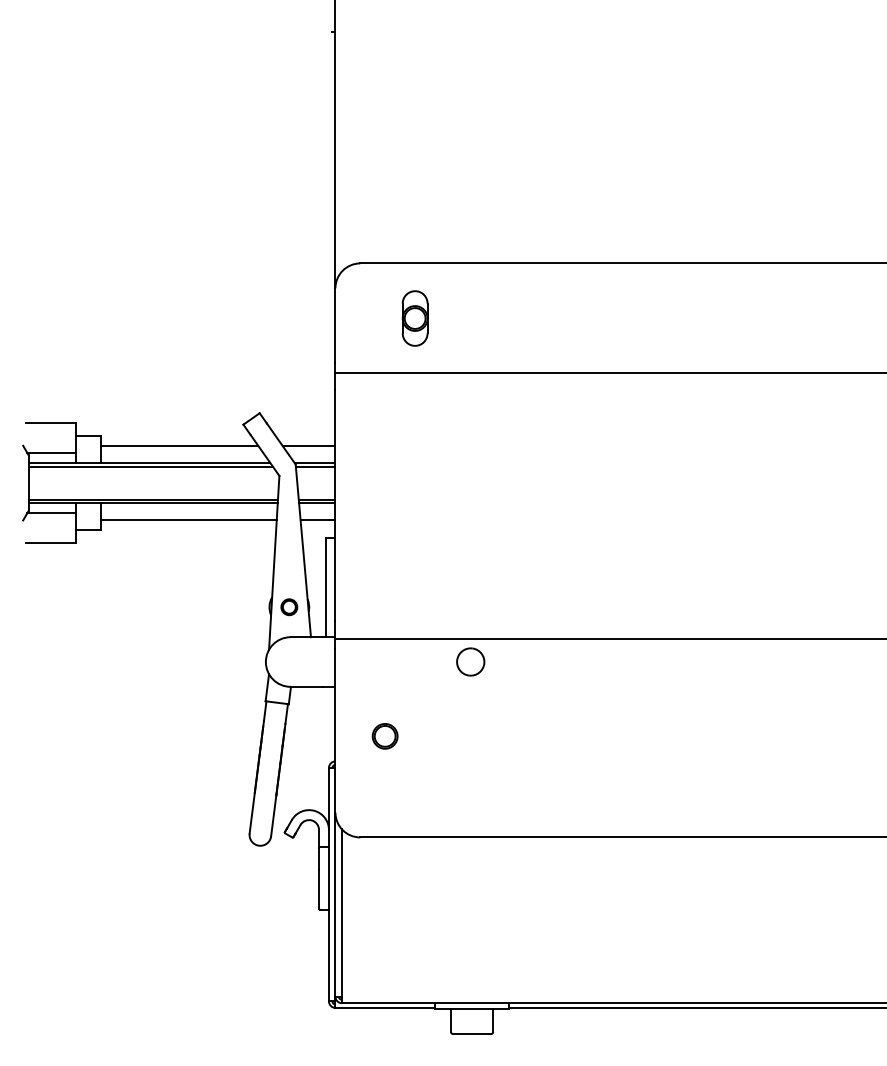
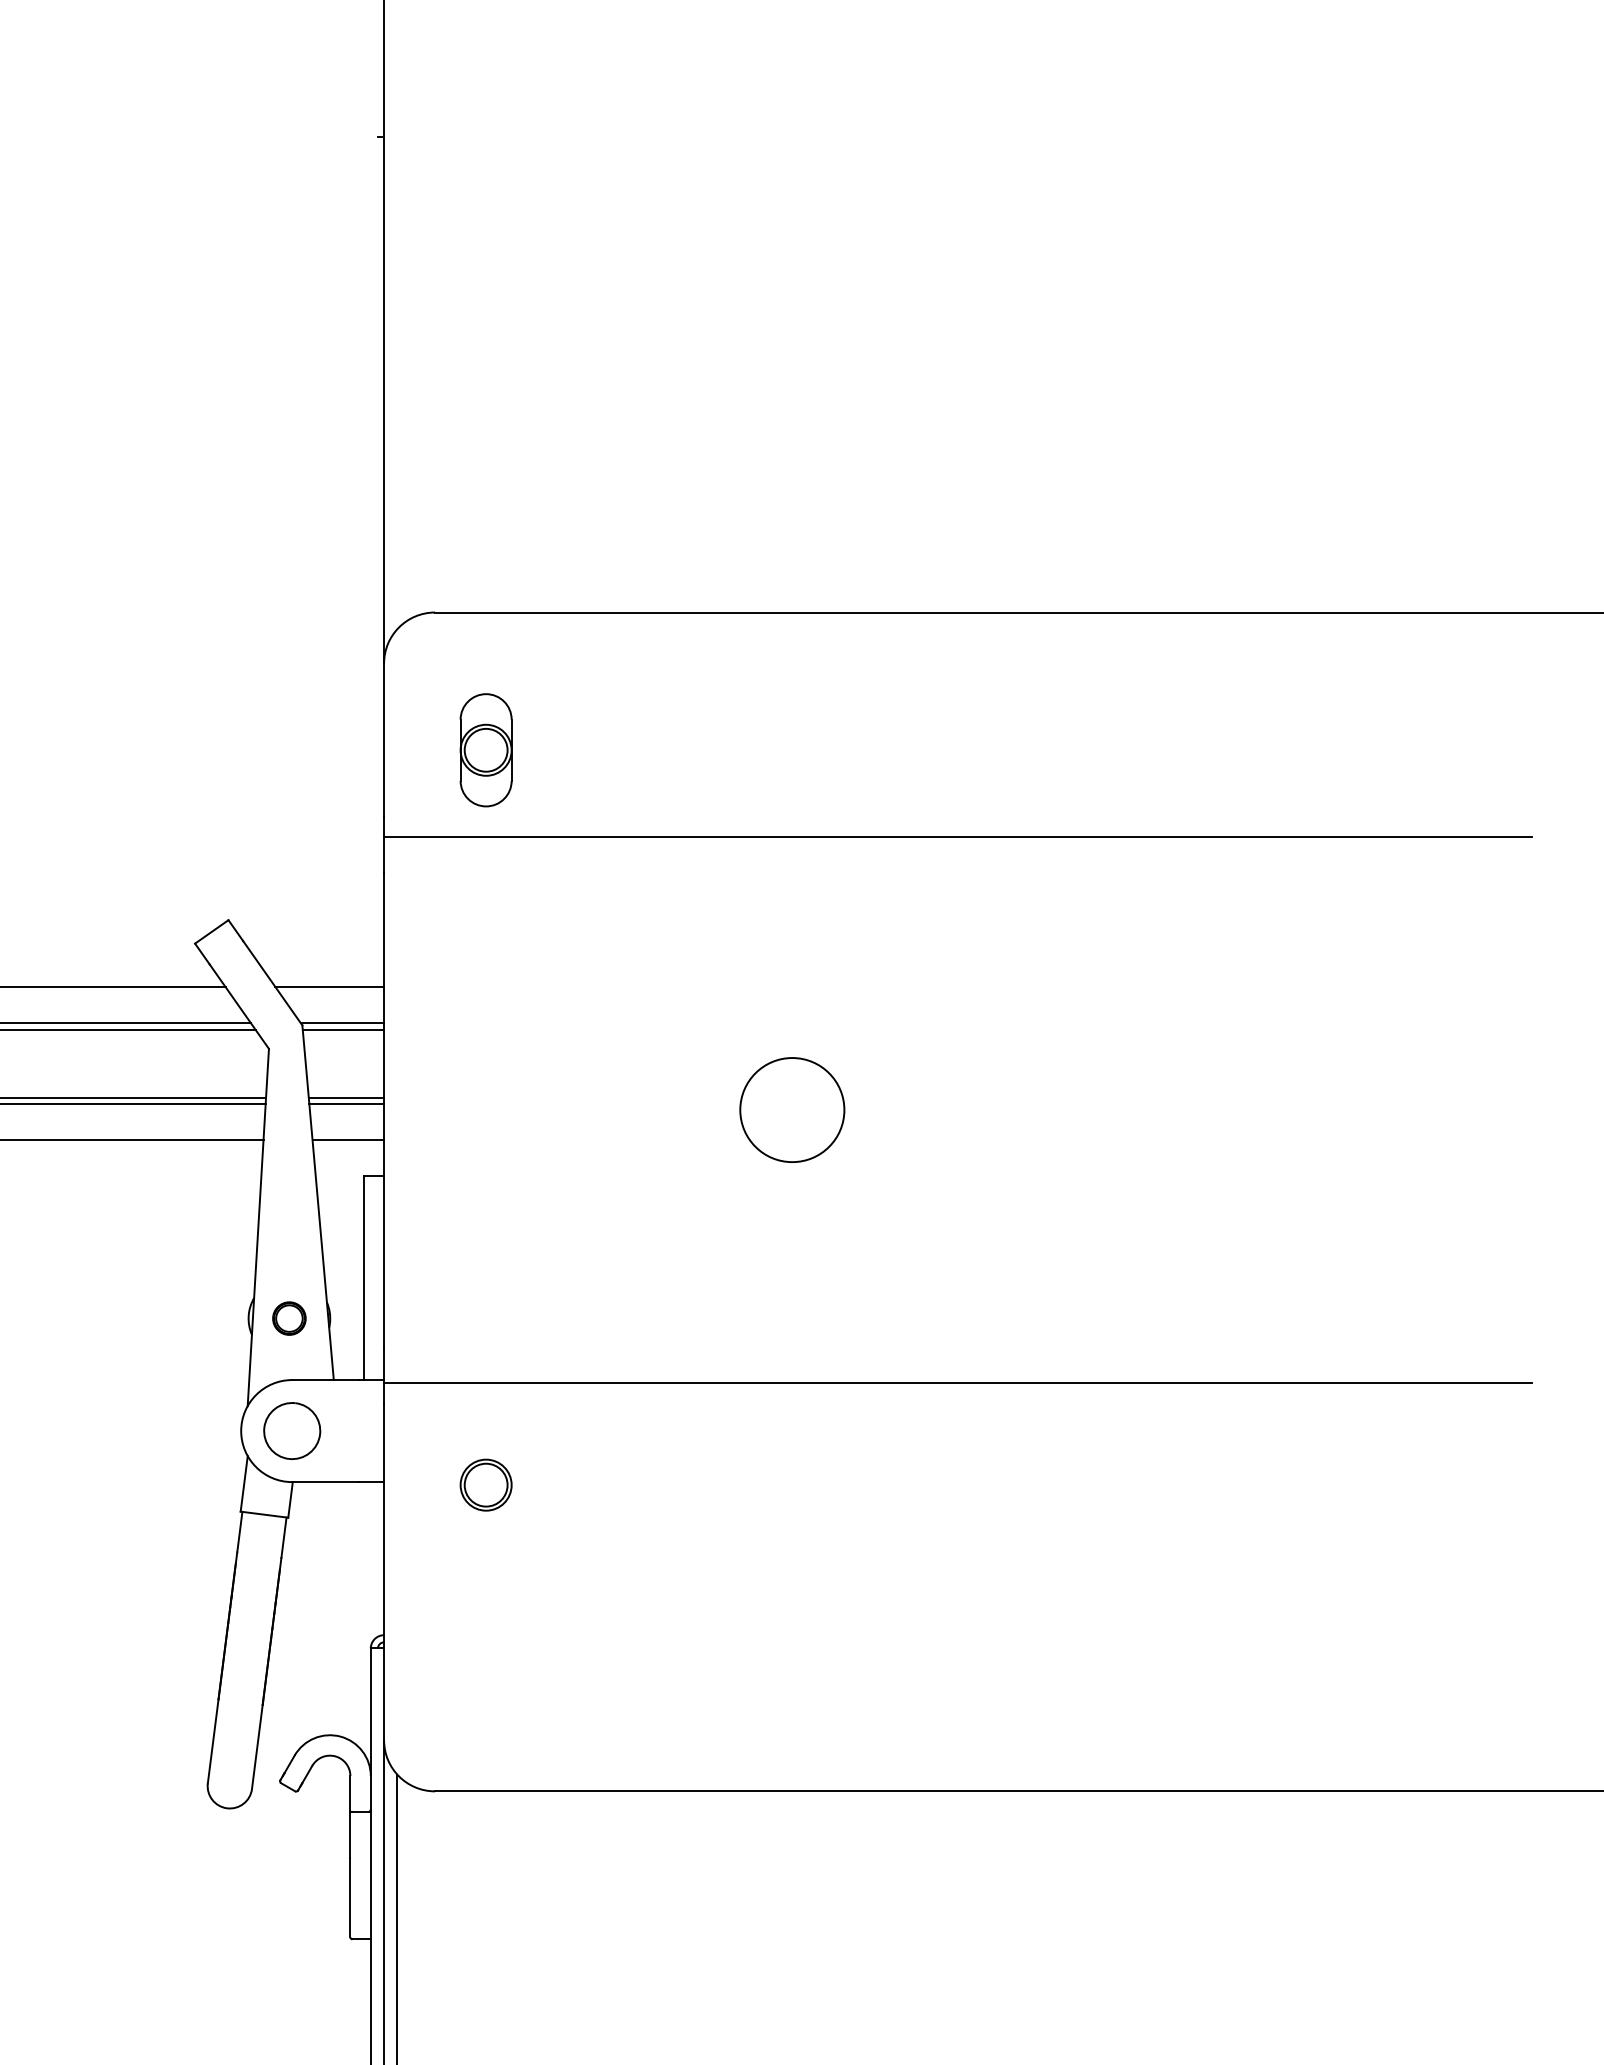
part: (414, 318) -> (484, 750), moved
circle: (534, 505) -> (792, 1109), added
part: (470, 661) -> (291, 1429), moved
part: (384, 736) -> (484, 1485), moved

